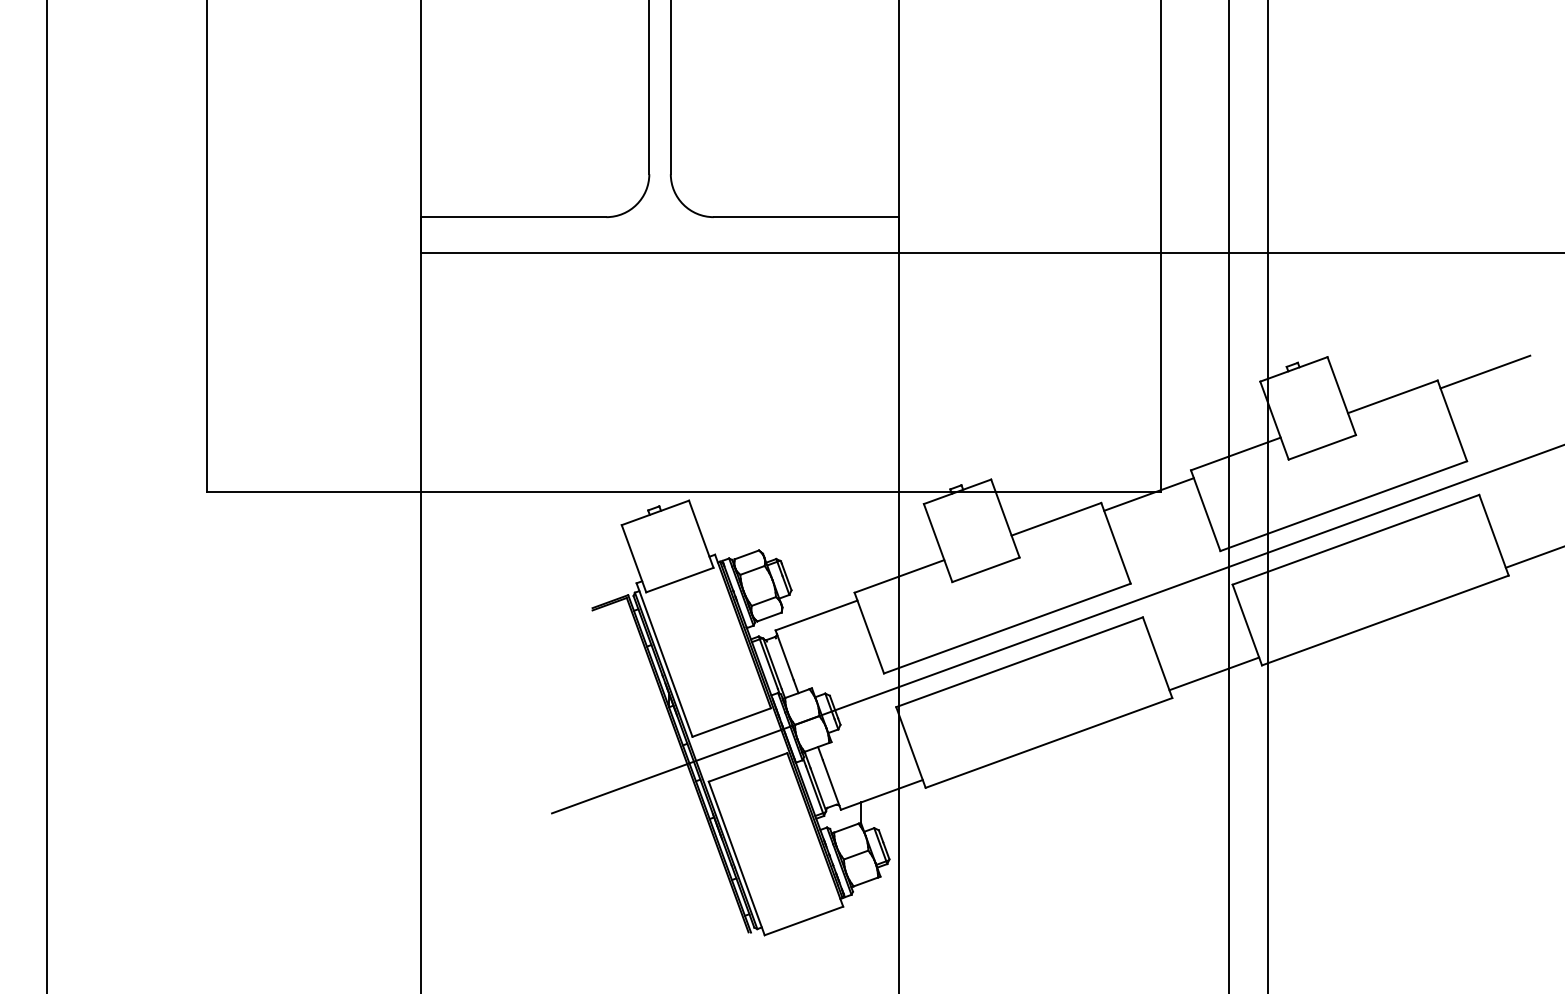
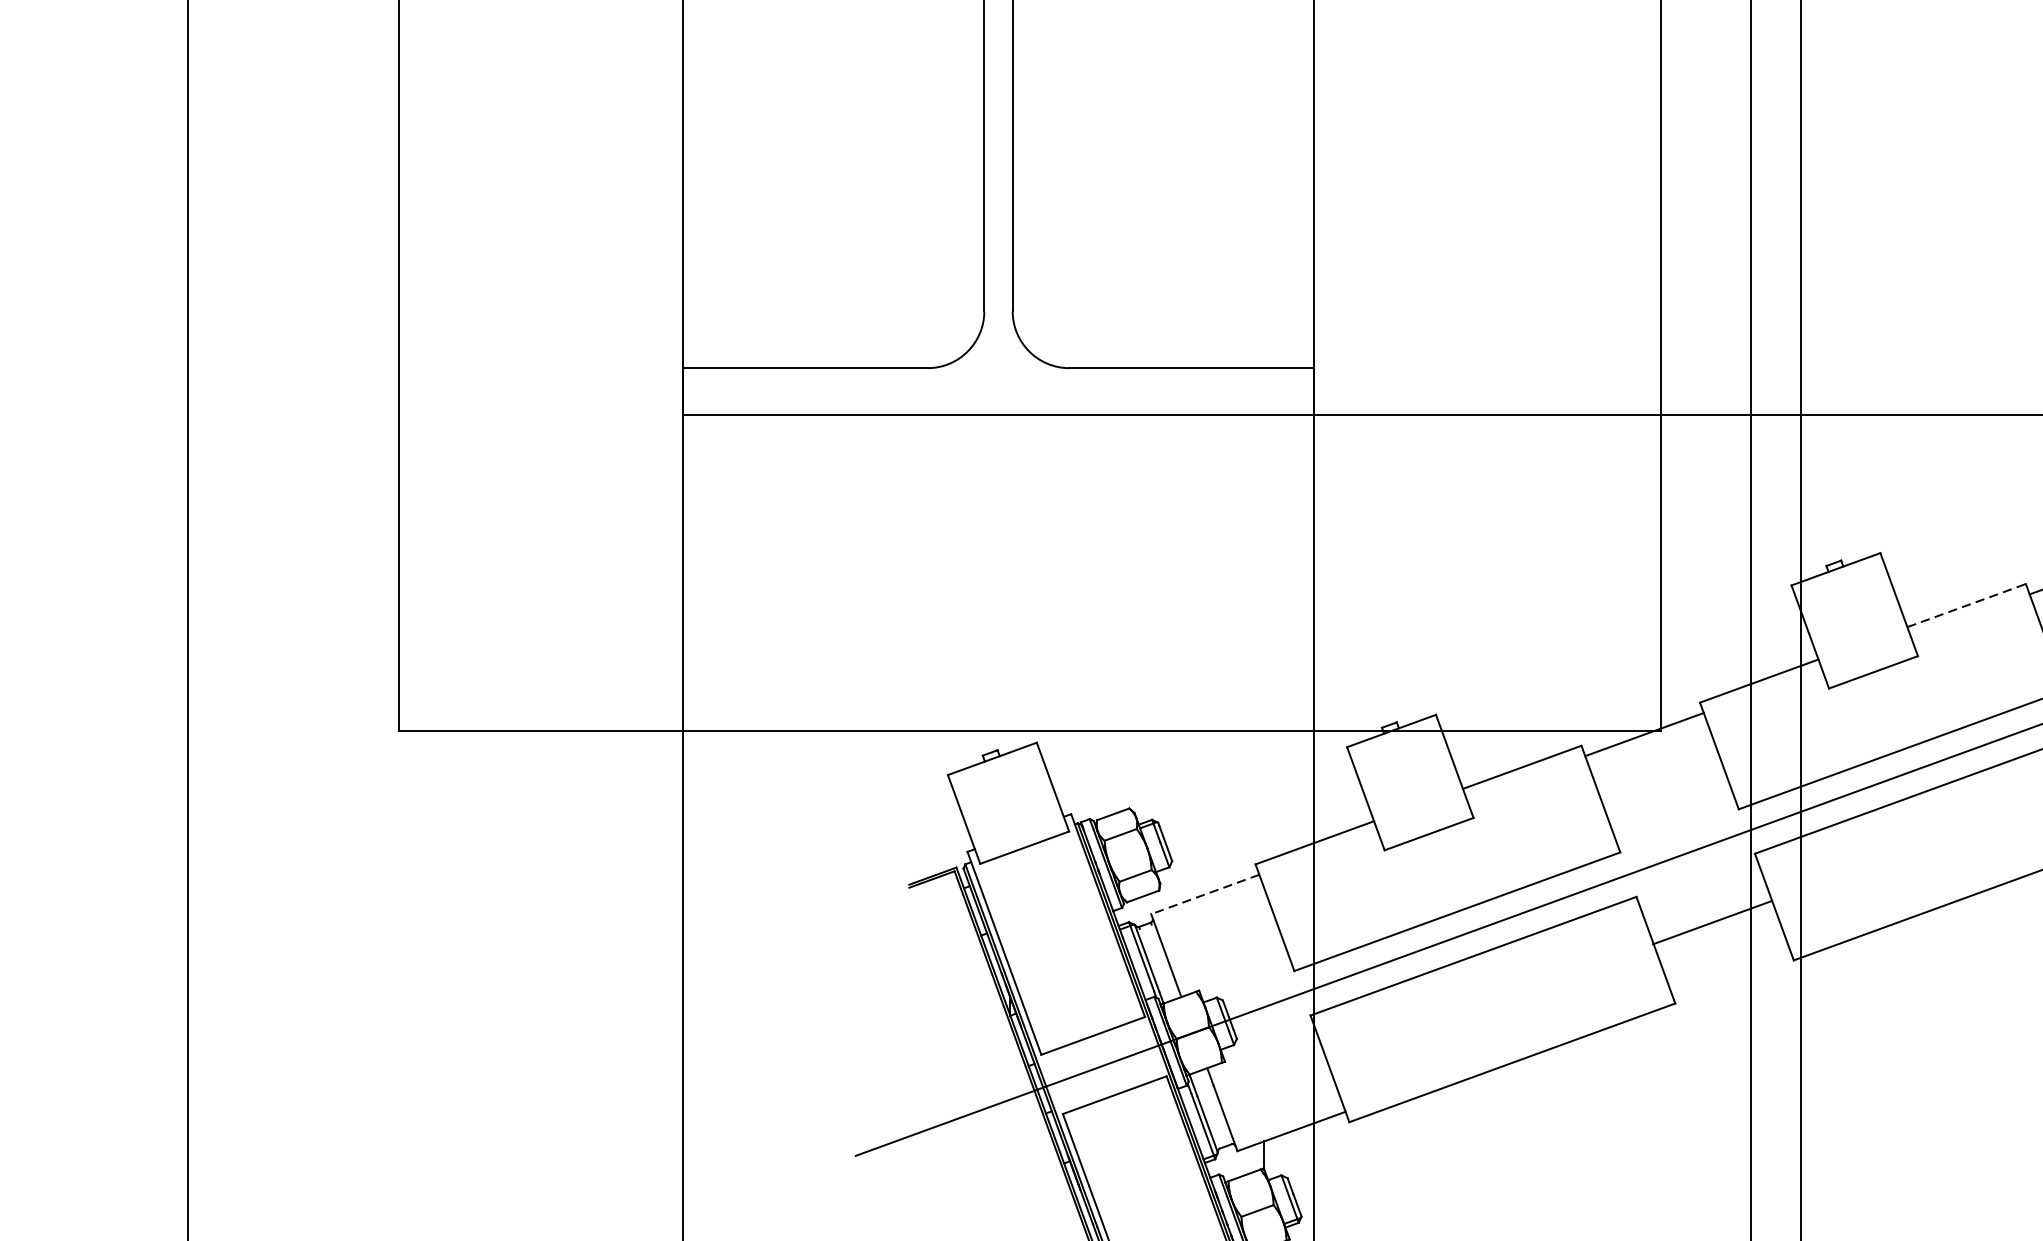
line: (1392, 396) -> (1966, 605), solid -> dashed
line: (816, 615) -> (1205, 894), solid -> dashed
line: (1214, 673) -> (1712, 922), moved

